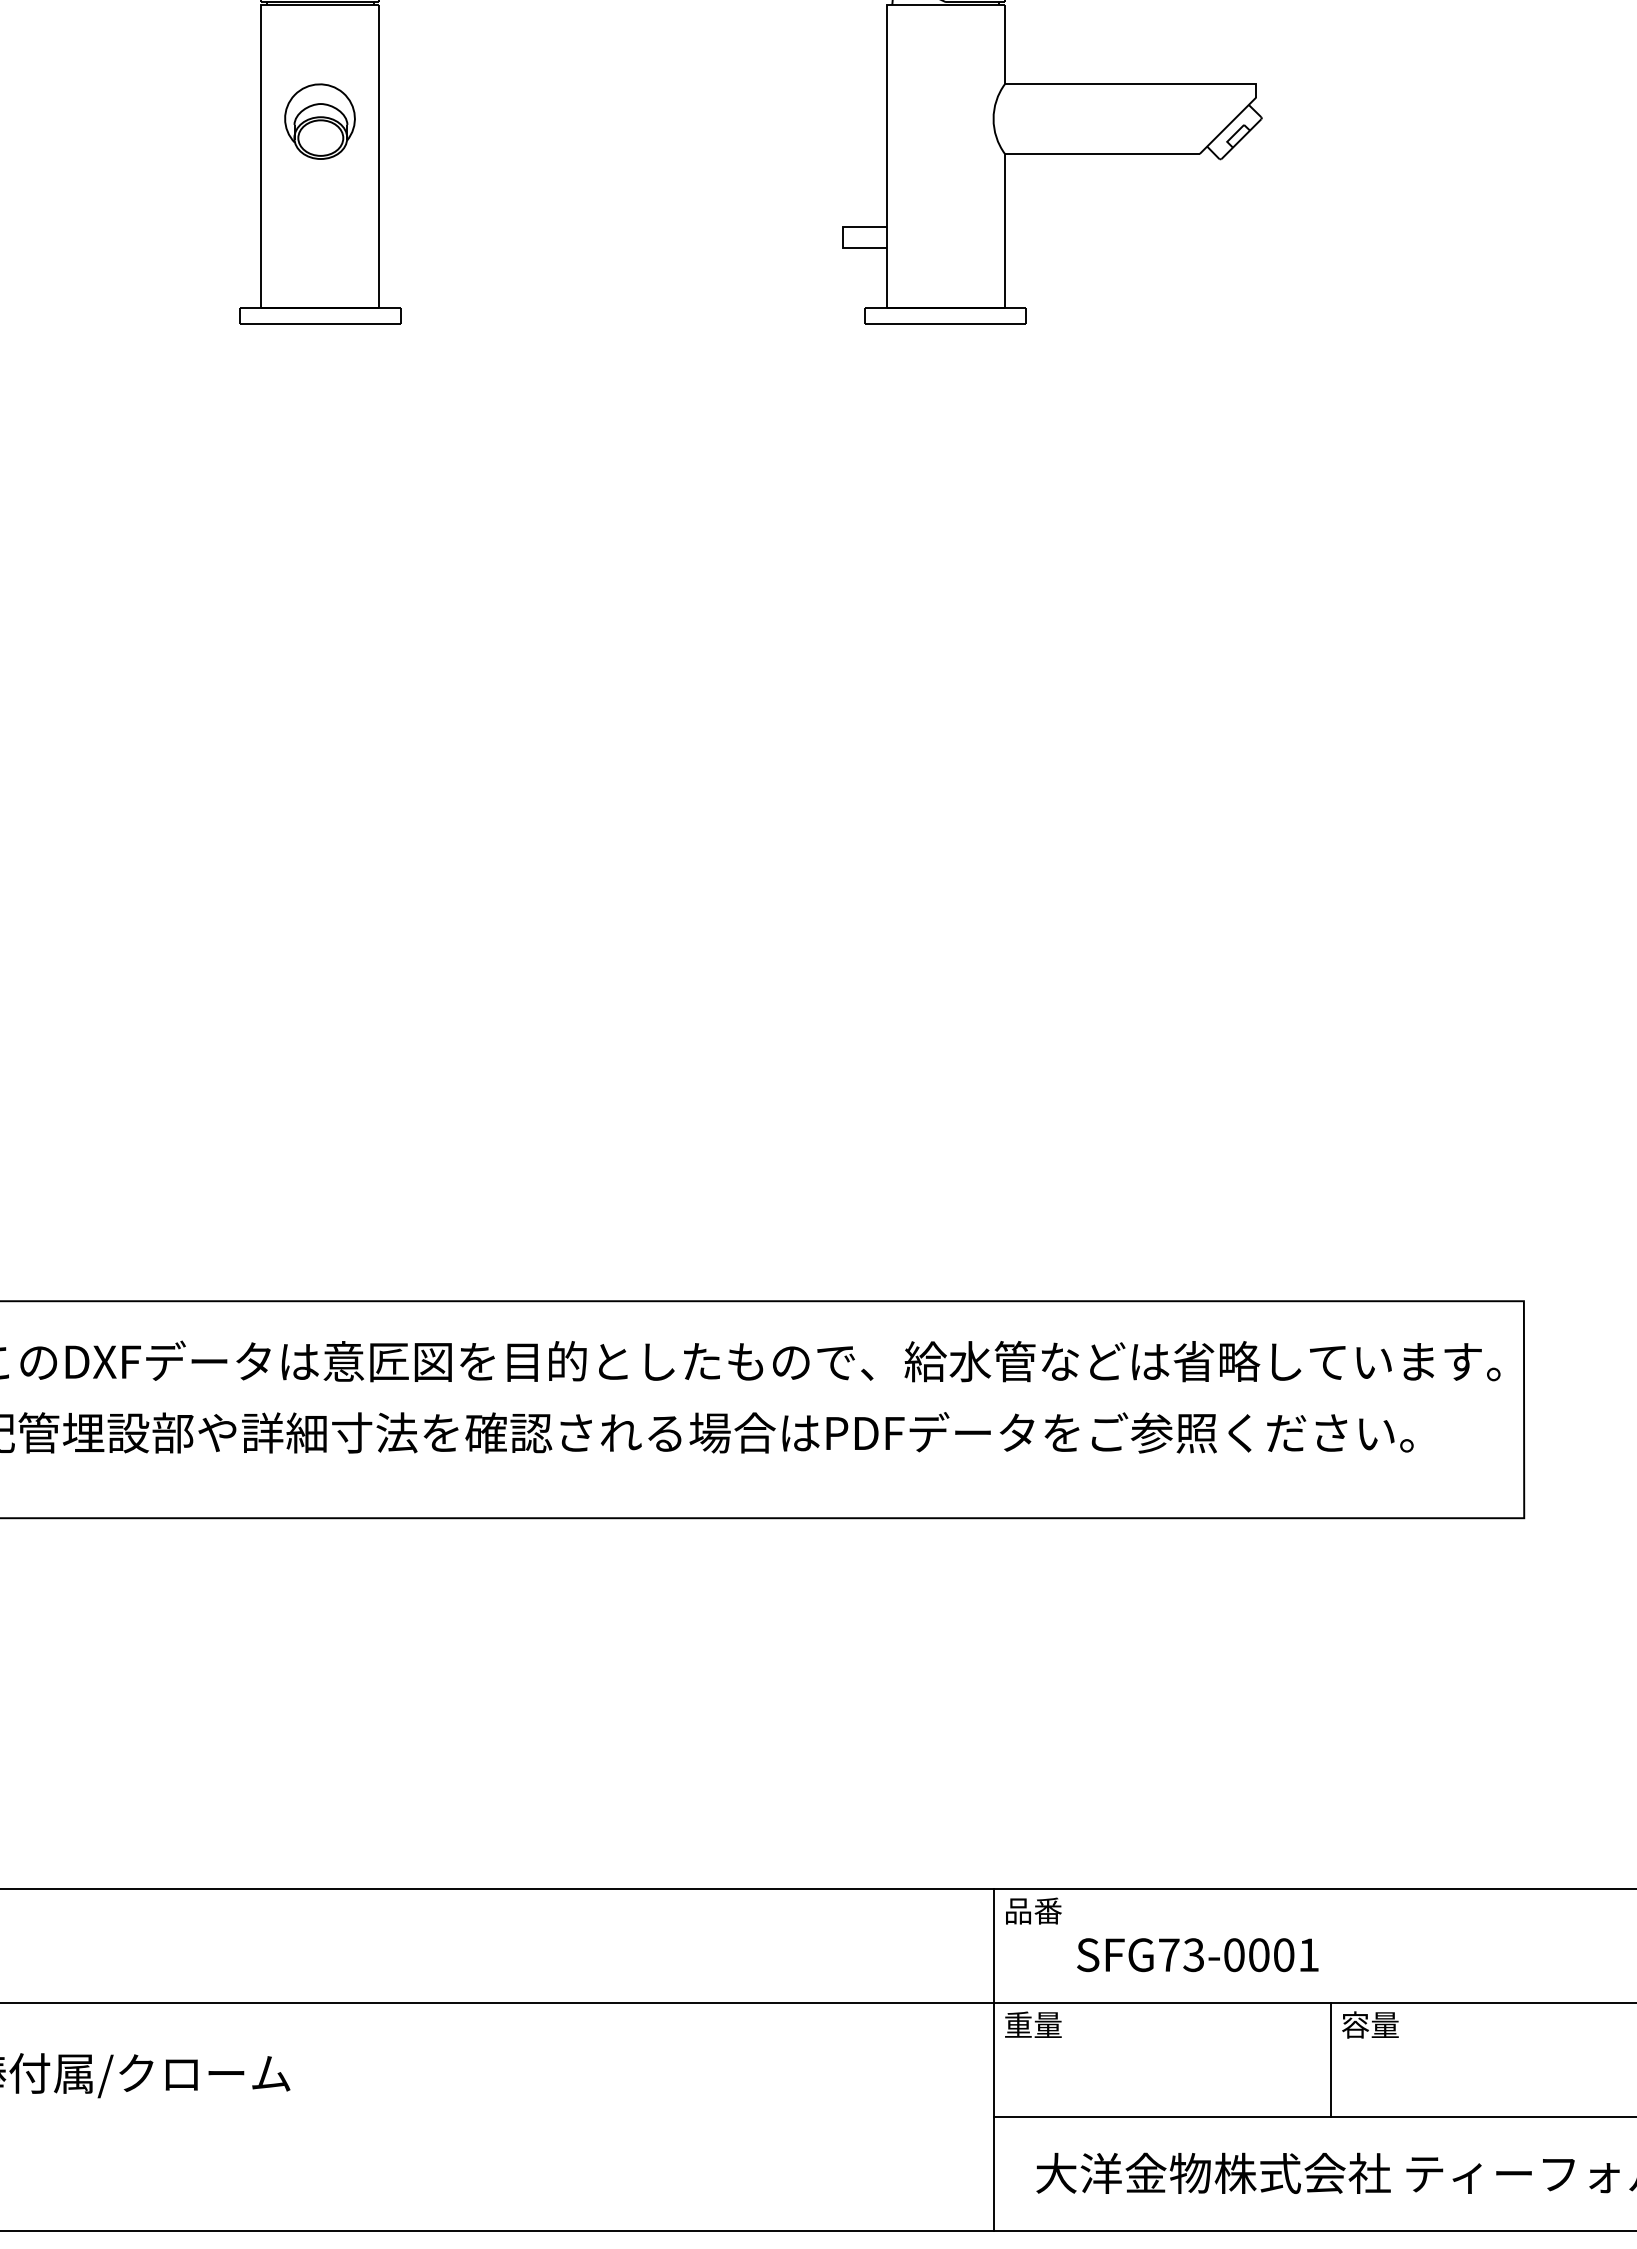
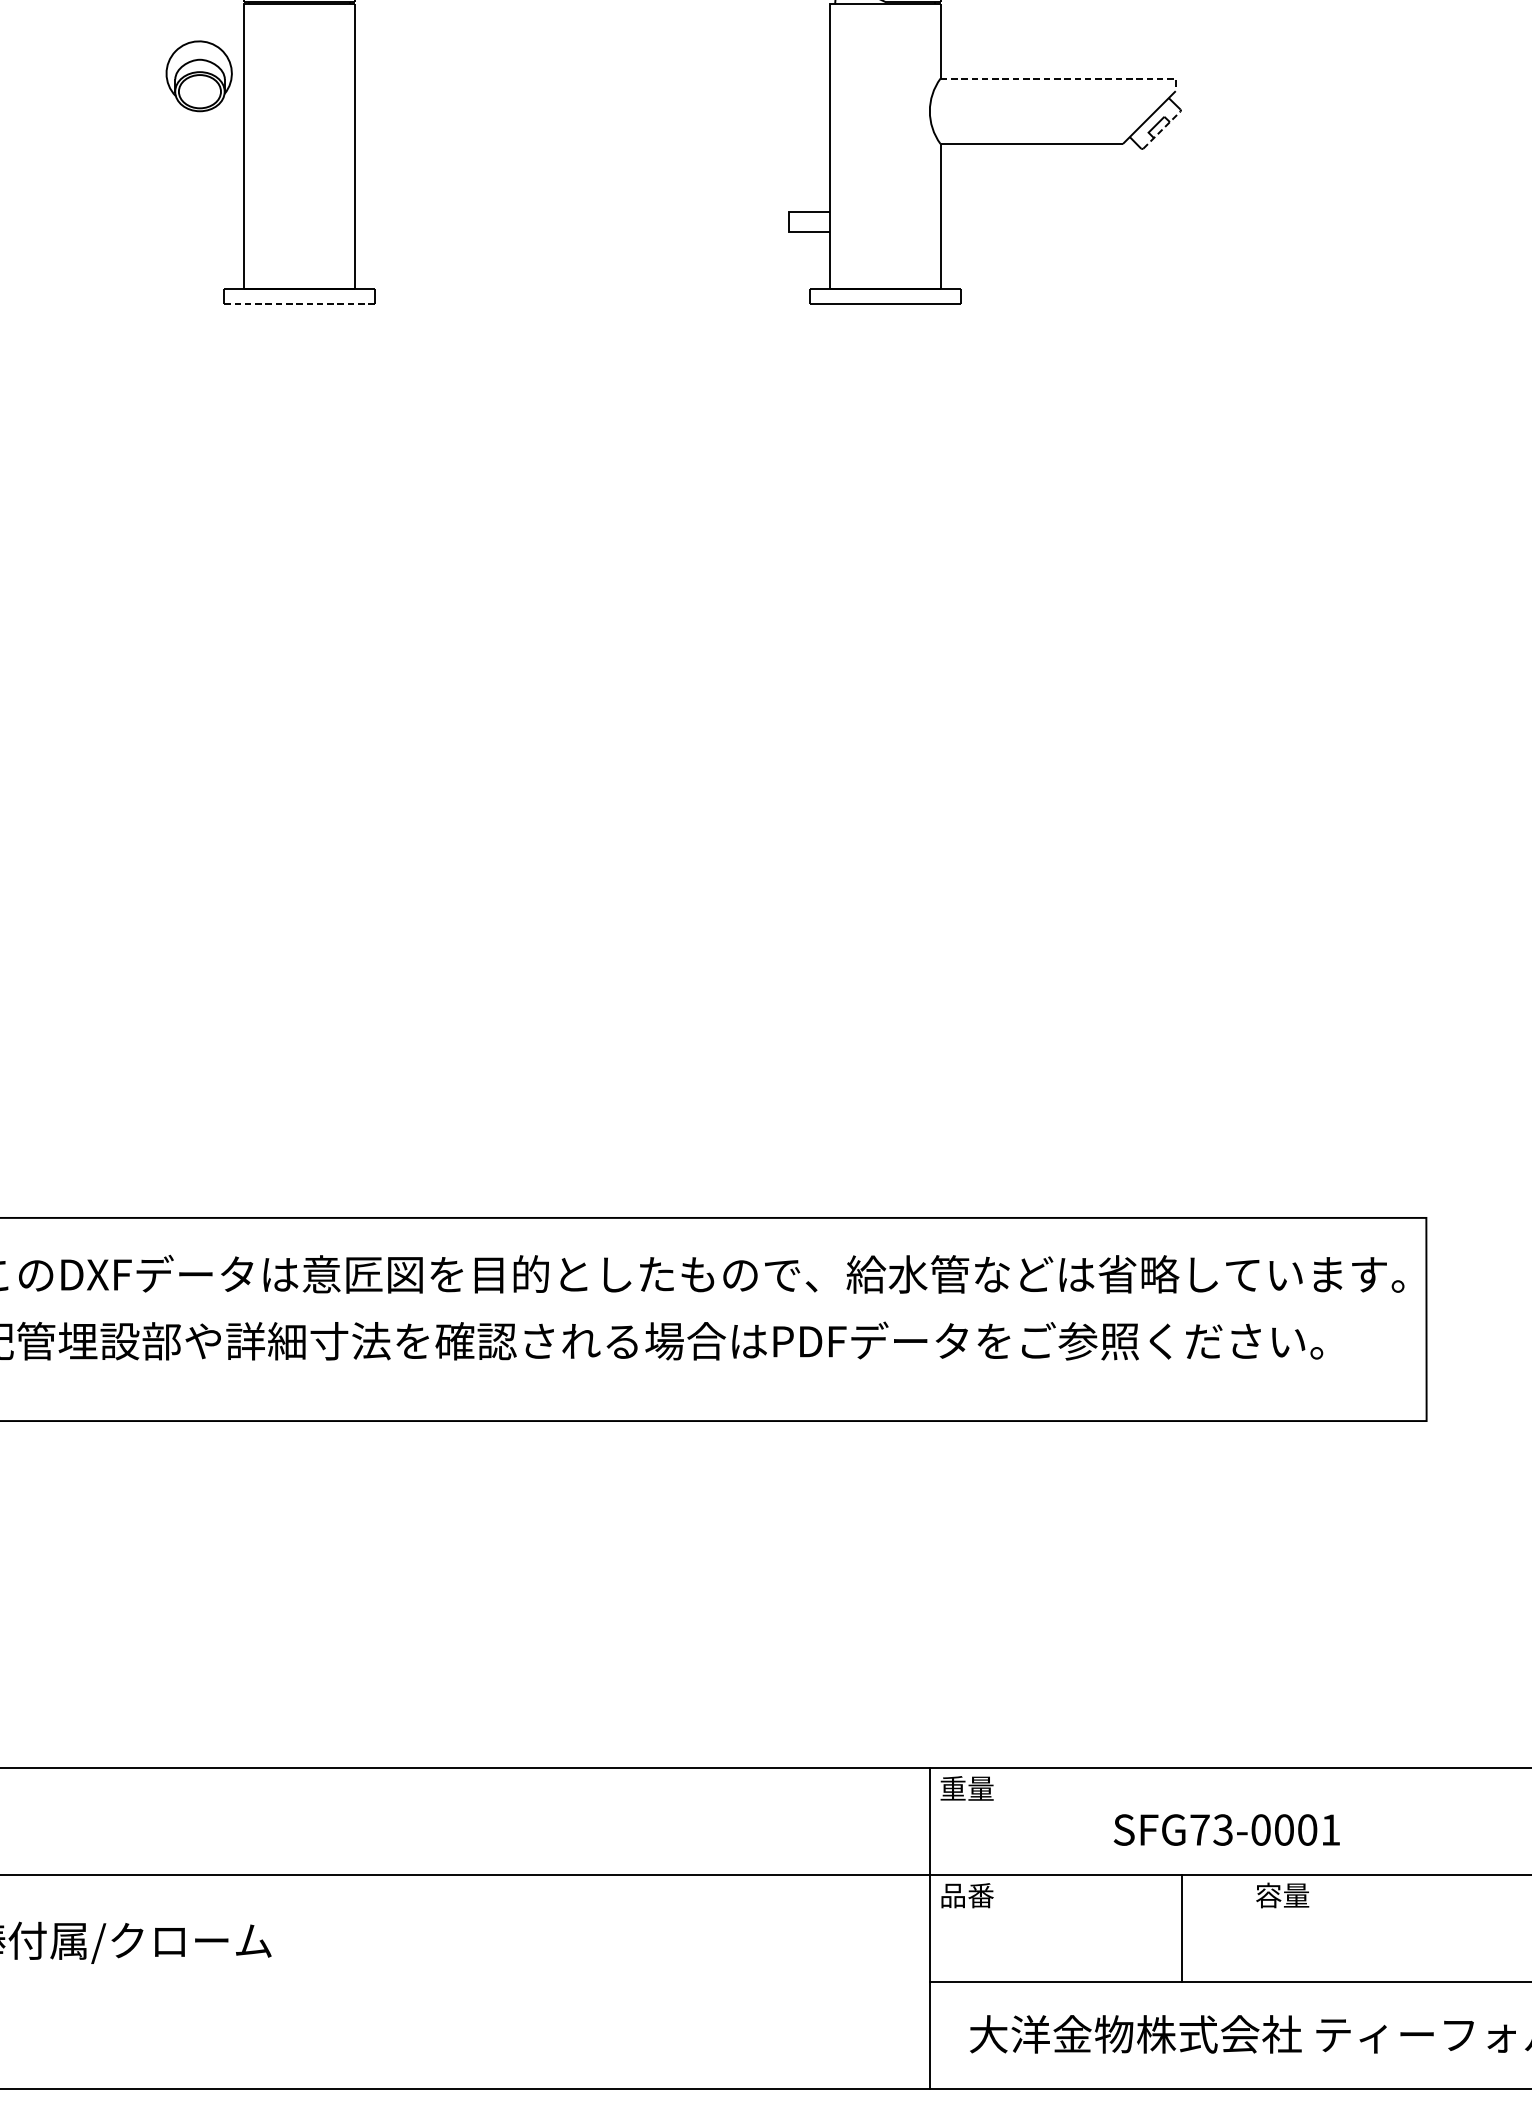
line: (1138, 84) -> (1065, 78), solid -> dashed
part: (319, 121) -> (198, 76), moved
line: (1241, 138) -> (1161, 129), solid -> dashed
line: (320, 324) -> (299, 303), solid -> dashed
text: (1033, 1910) -> (967, 1788), 品番 -> 重量
text: (1197, 1955) -> (1226, 1830), moved
text: (1033, 2024) -> (967, 1894), 重量 -> 品番
line: (1331, 2060) -> (1182, 1928), moved

